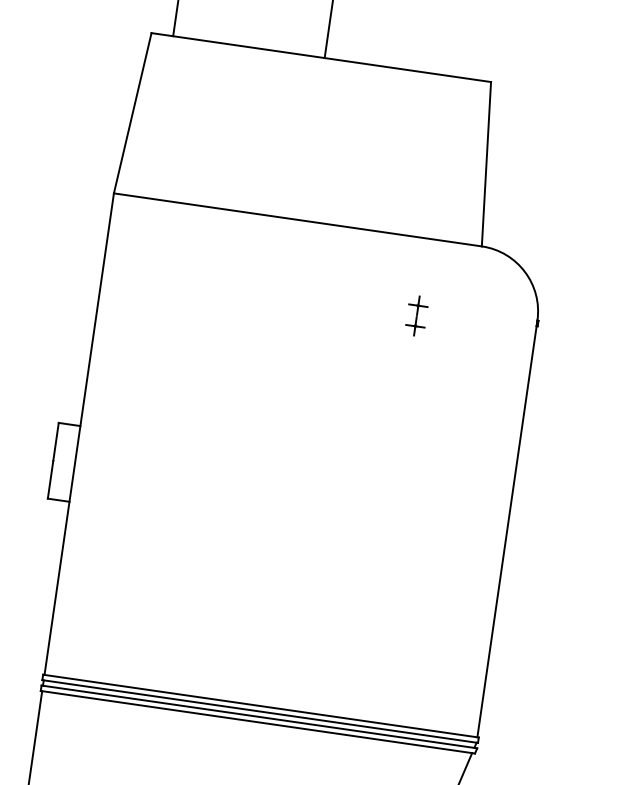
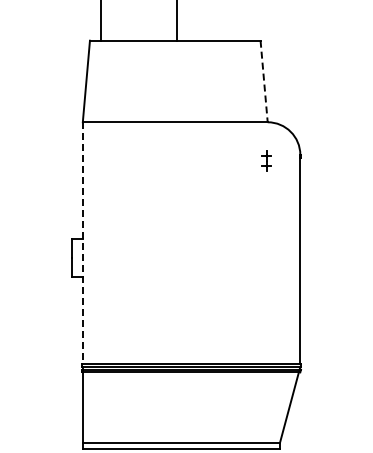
line: (487, 164) -> (264, 81), solid -> dashed
part: (416, 314) -> (266, 160), moved
line: (78, 434) -> (82, 243), solid -> dashed

